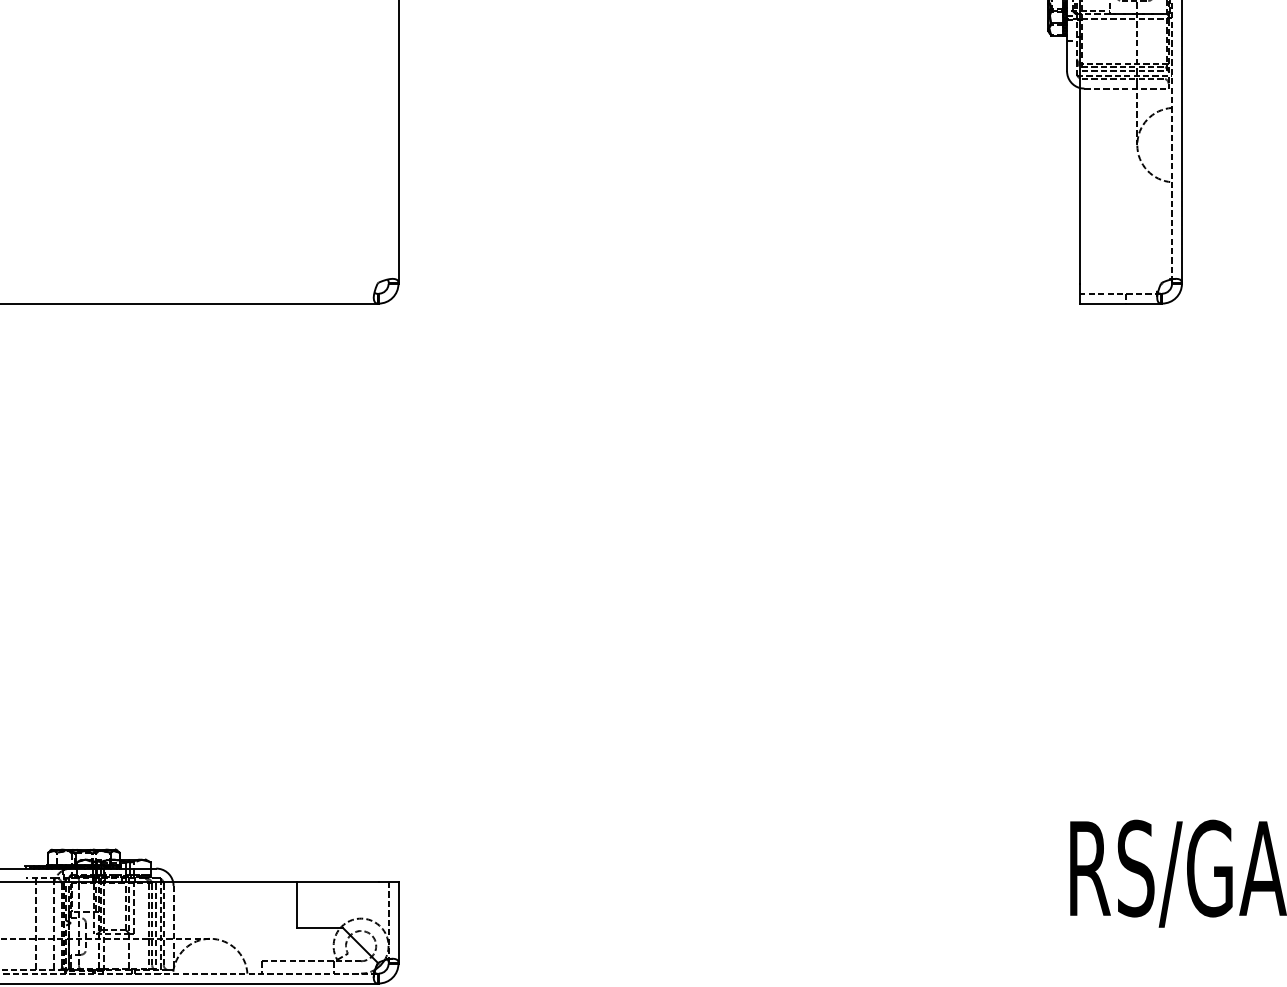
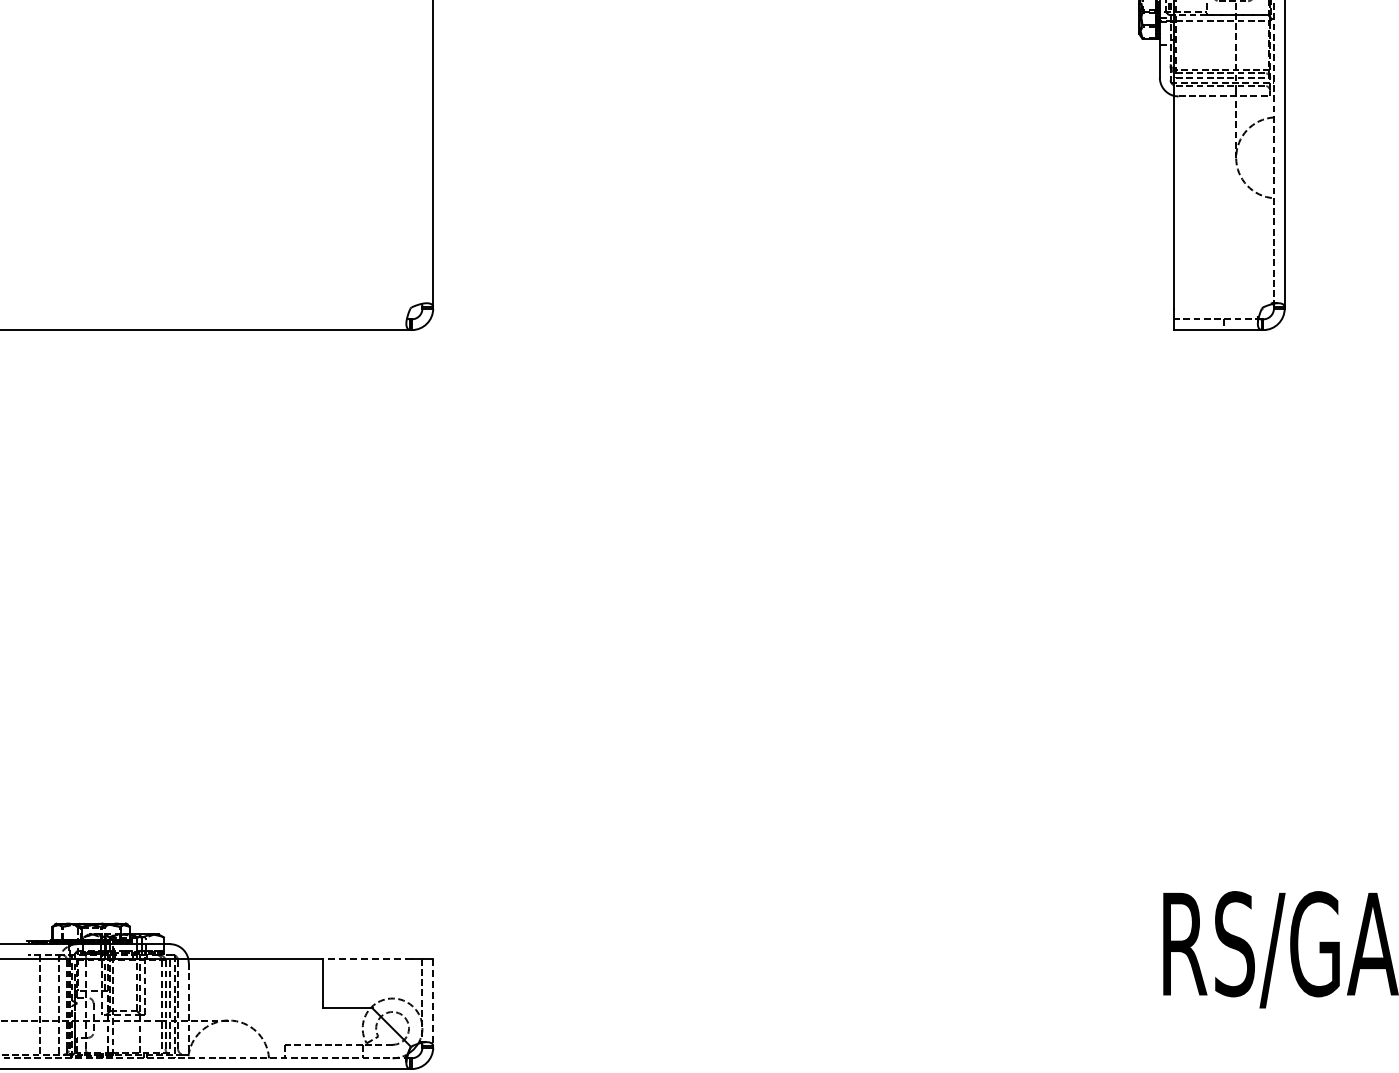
line: (337, 881) -> (366, 958), solid -> dashed
line: (398, 922) -> (433, 1002), solid -> dashed

